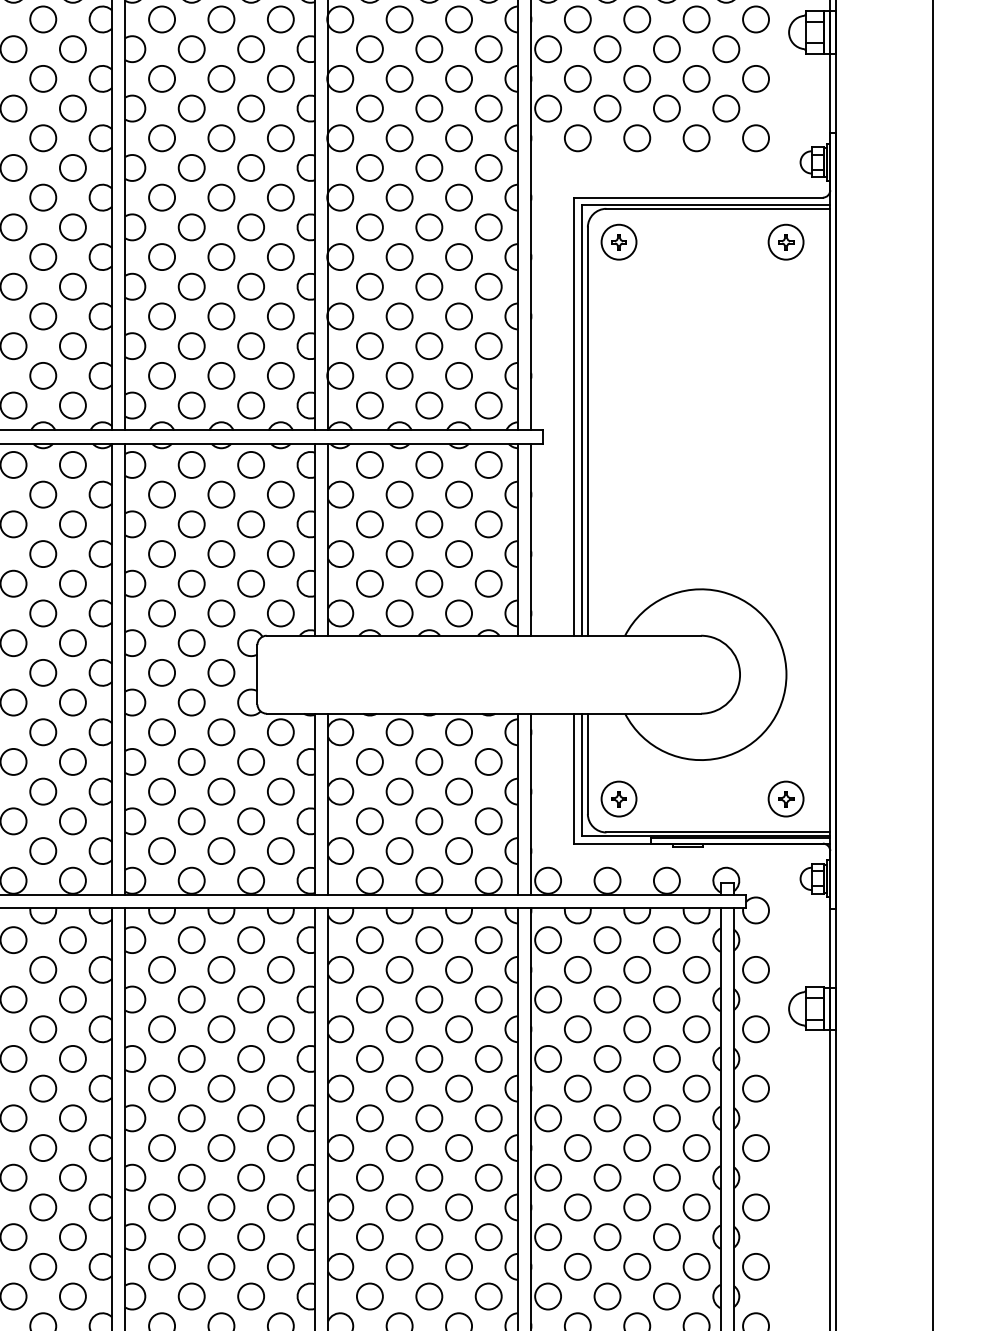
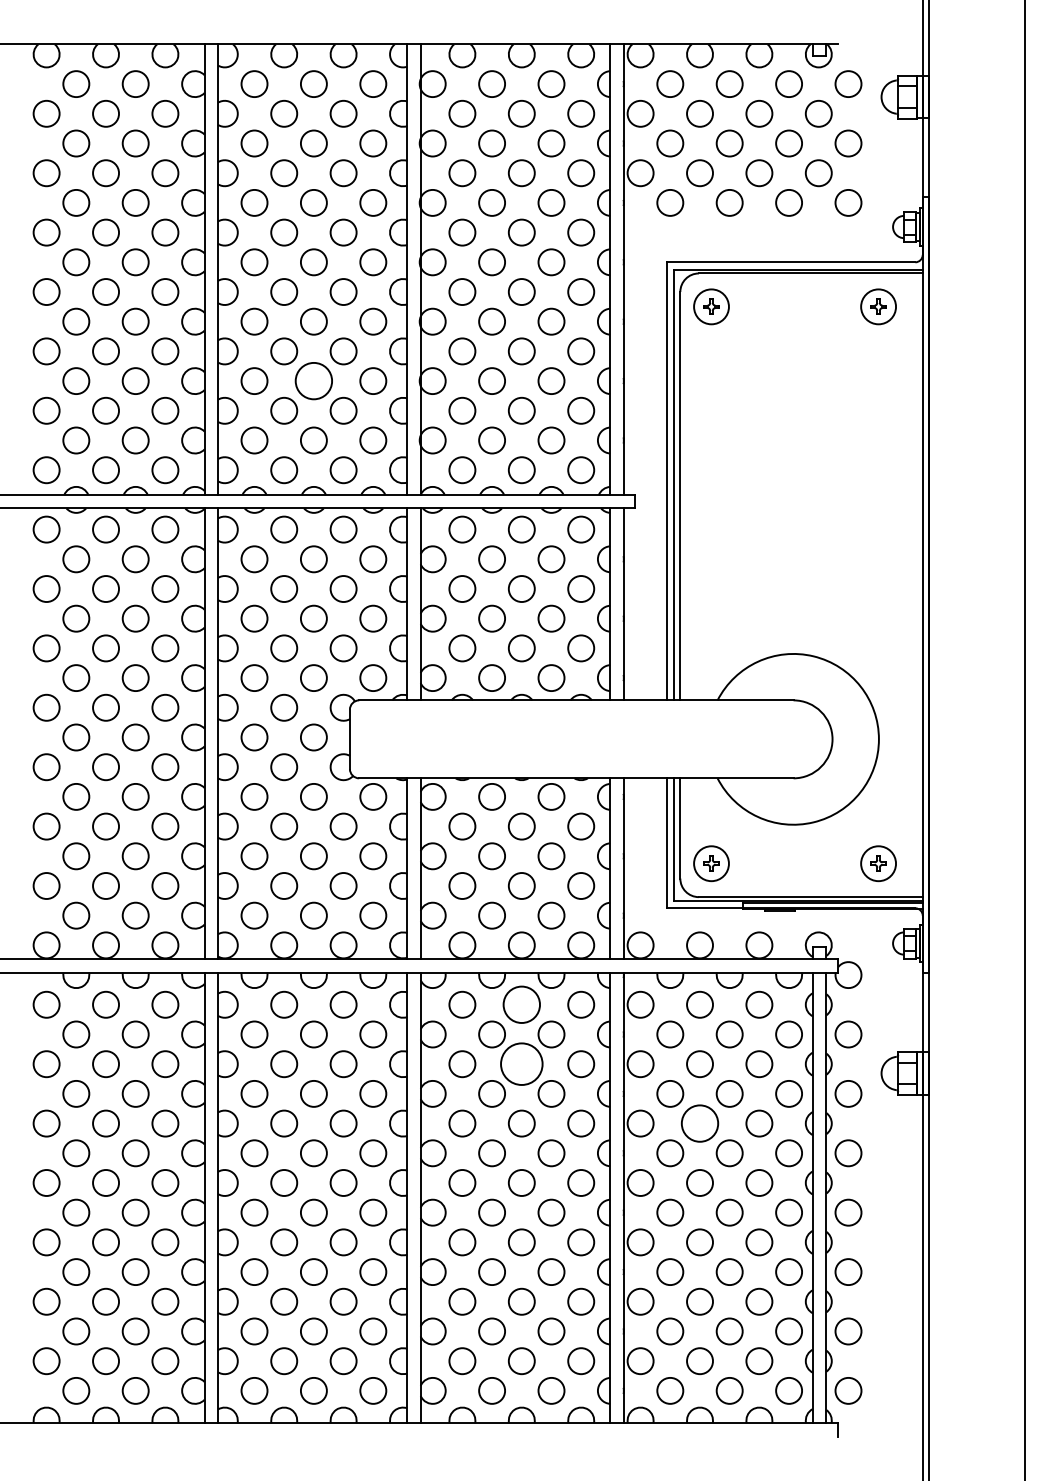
circle: (221, 316) -> (313, 381), size x1.4
circle: (429, 939) -> (521, 1004), size x1.4
circle: (429, 999) -> (521, 1064), size x1.6
circle: (608, 1058) -> (700, 1123), size x1.4

